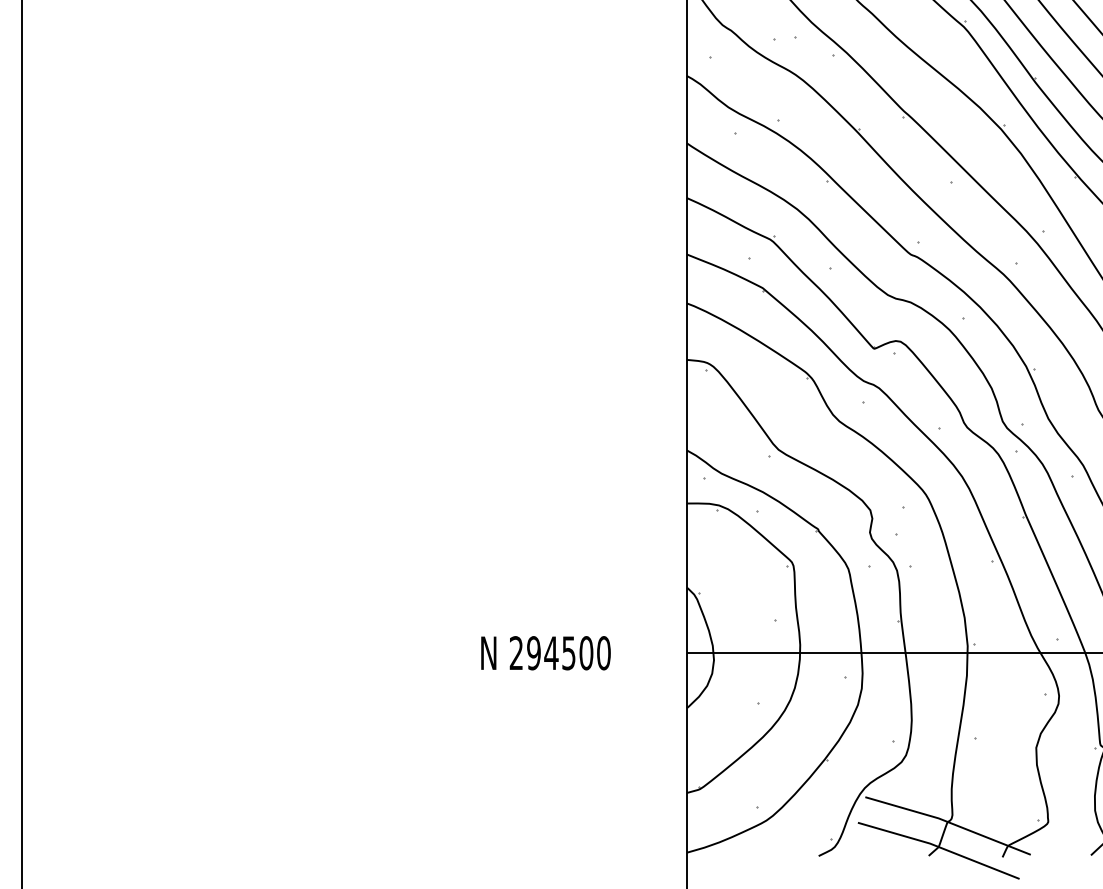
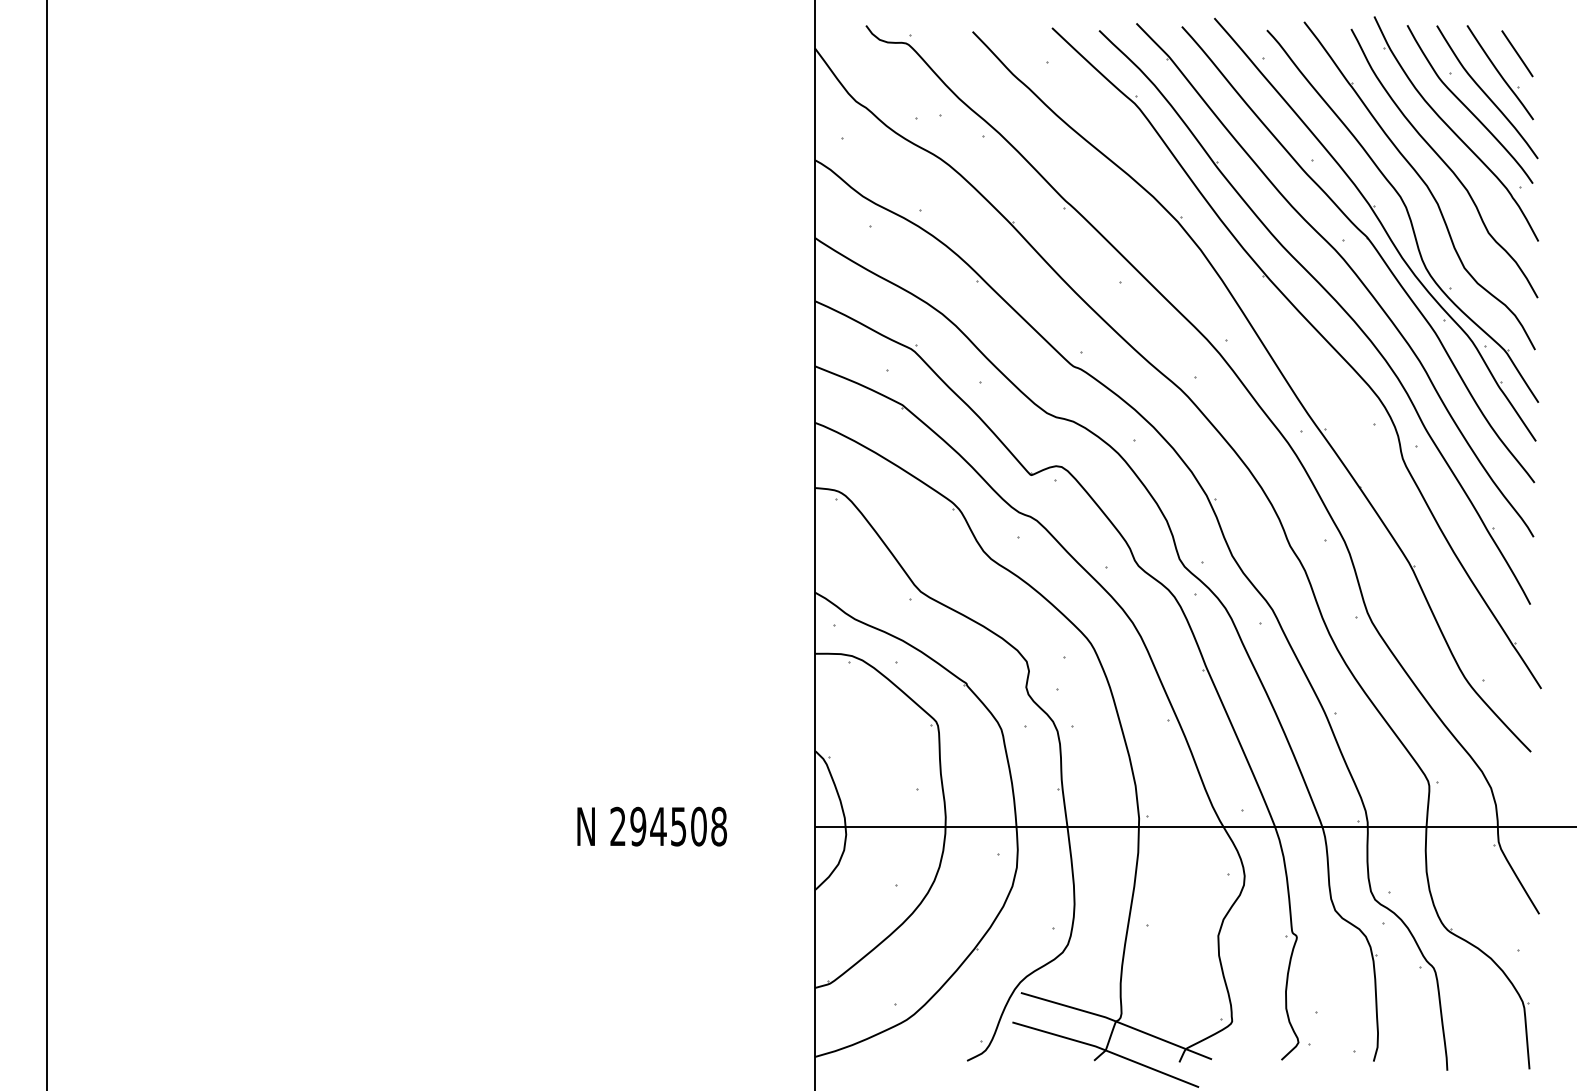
text: (604, 653) -> (719, 826), 294500 -> 294508

